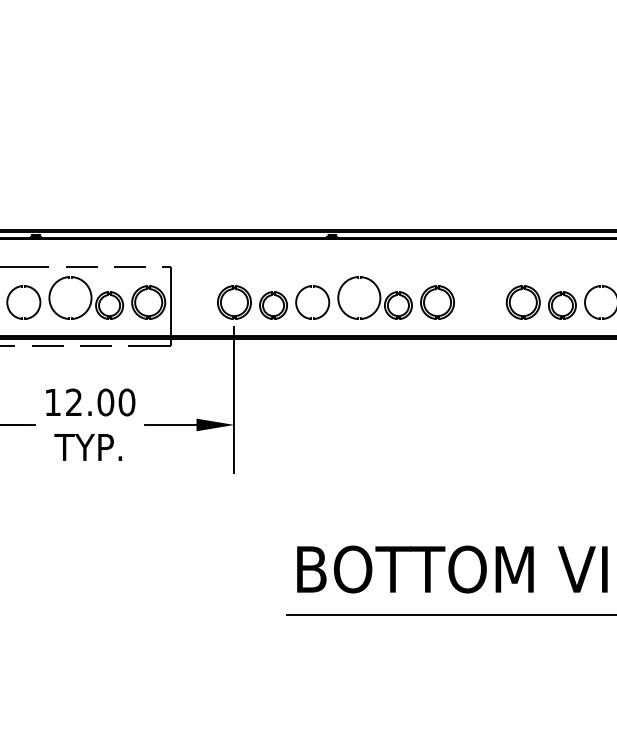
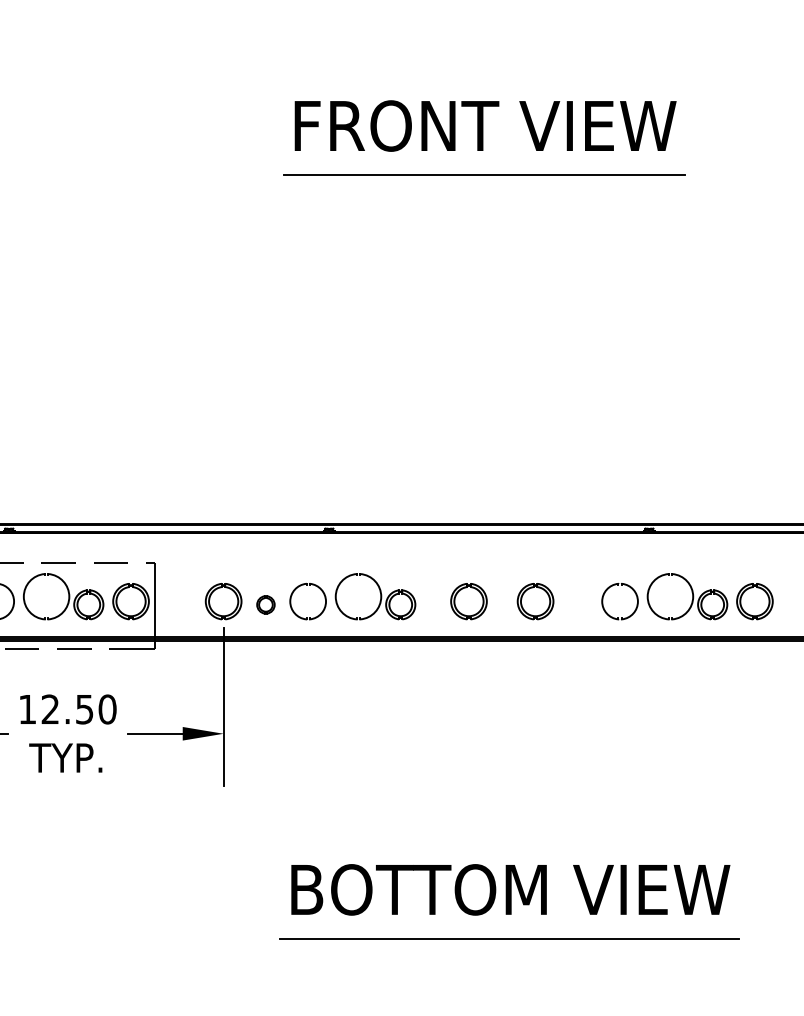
part: (437, 302) -> (468, 601), moved
part: (273, 305) -> (265, 604), size x0.6
part: (562, 305) -> (577, 604), removed
text: (105, 402) -> (84, 709), 12.00 -> 12.50

